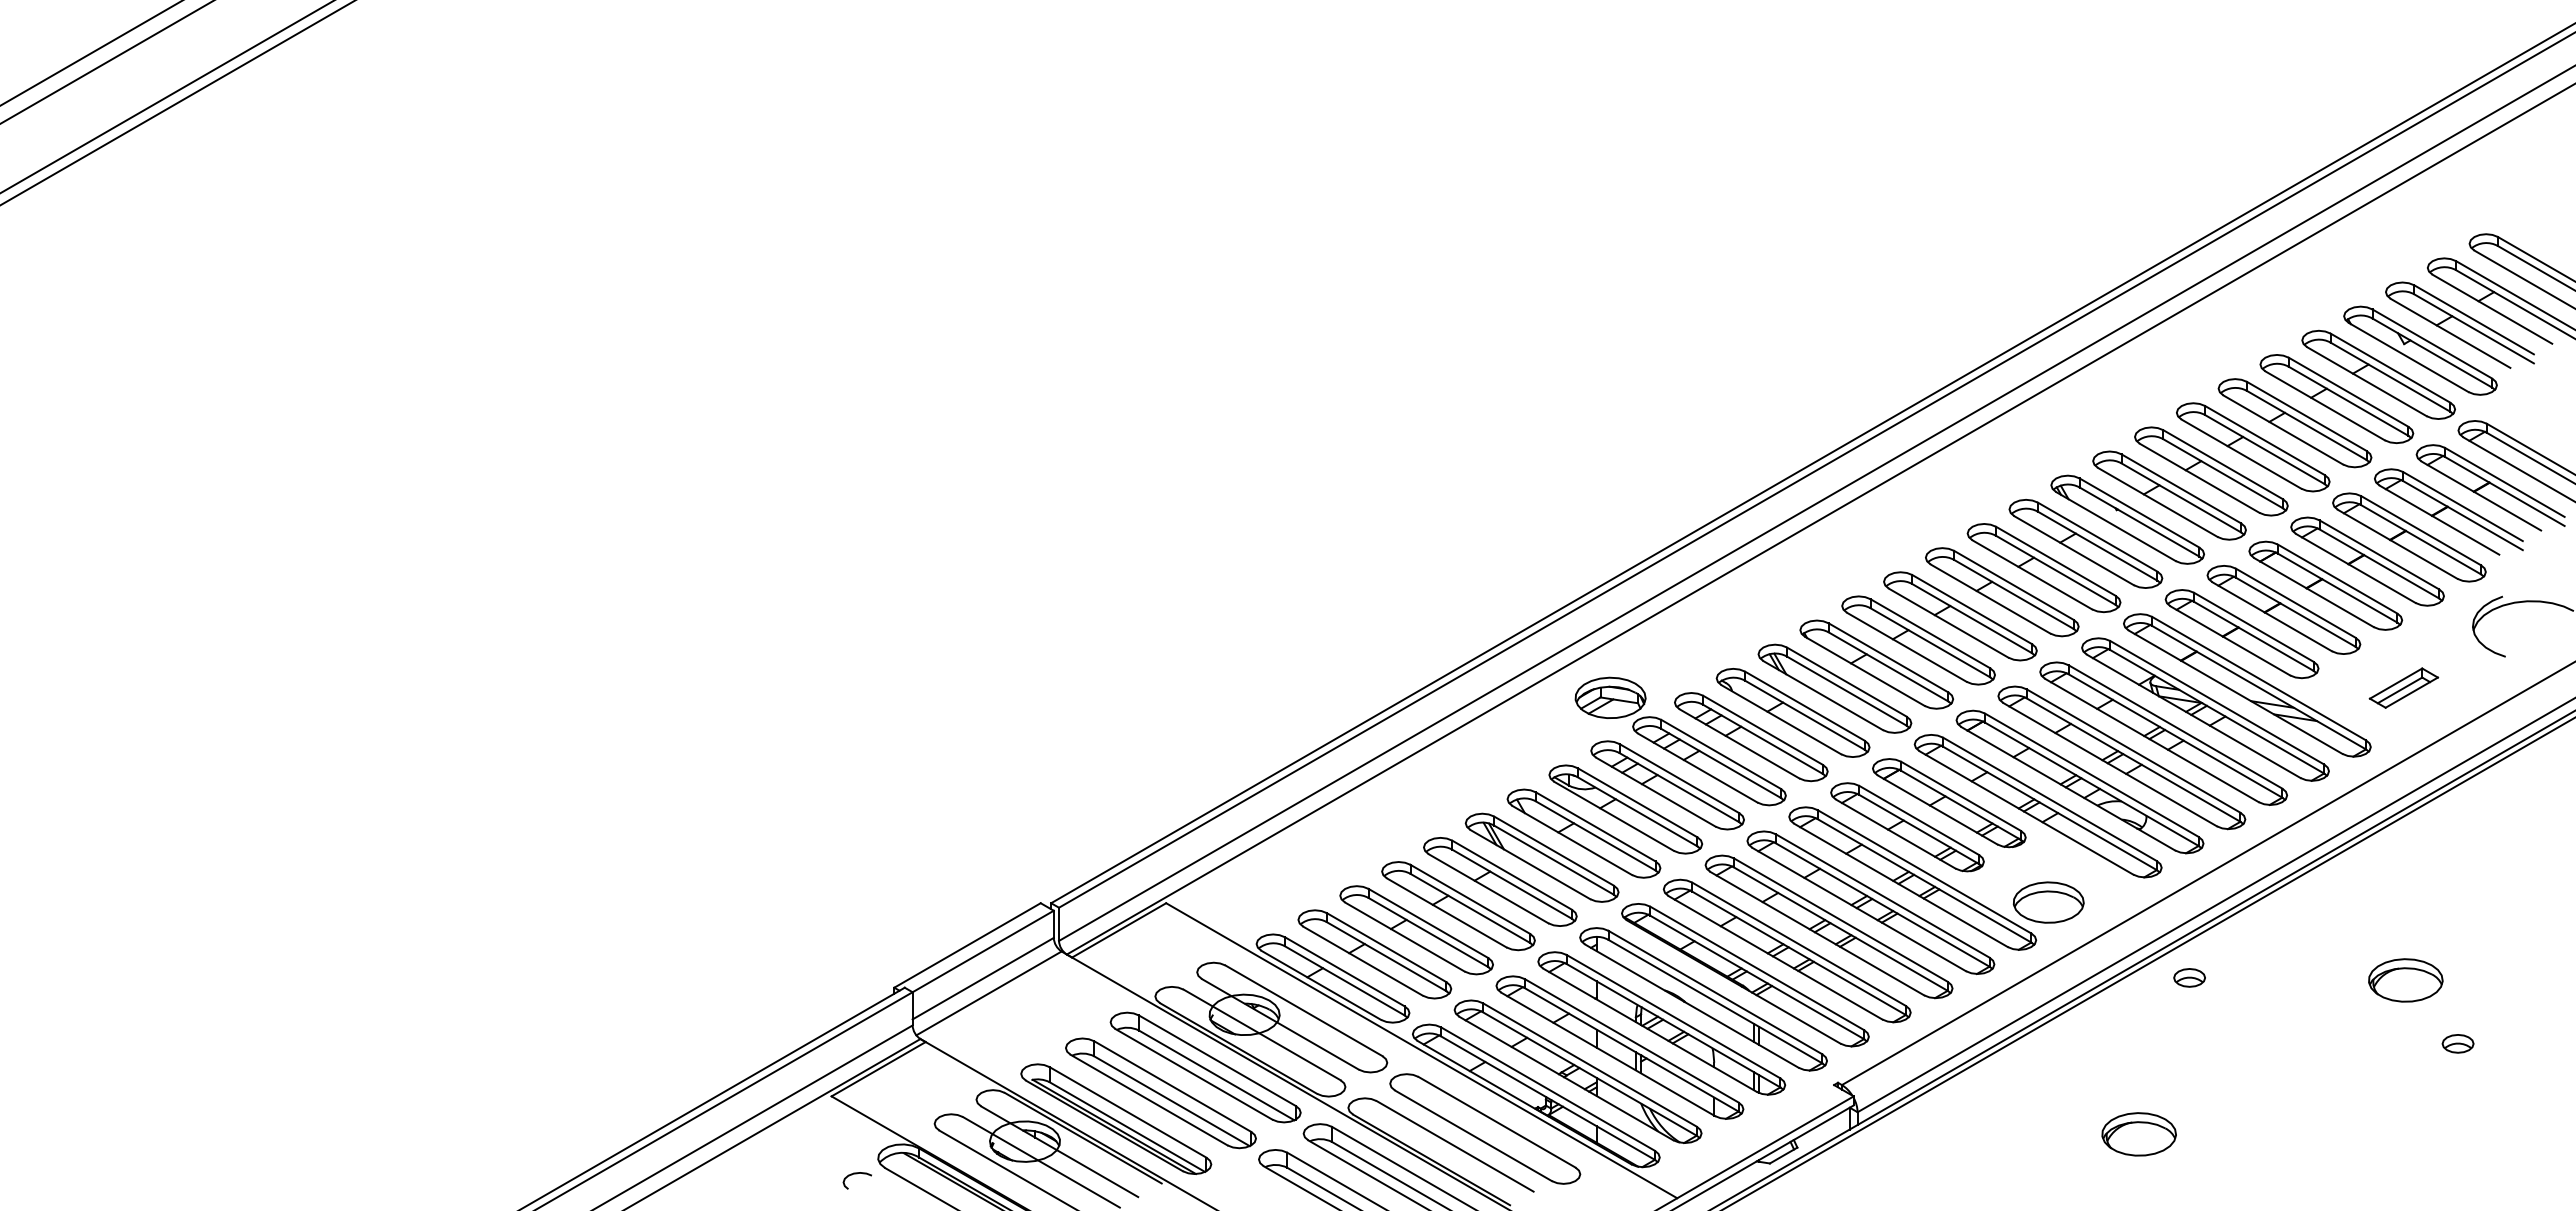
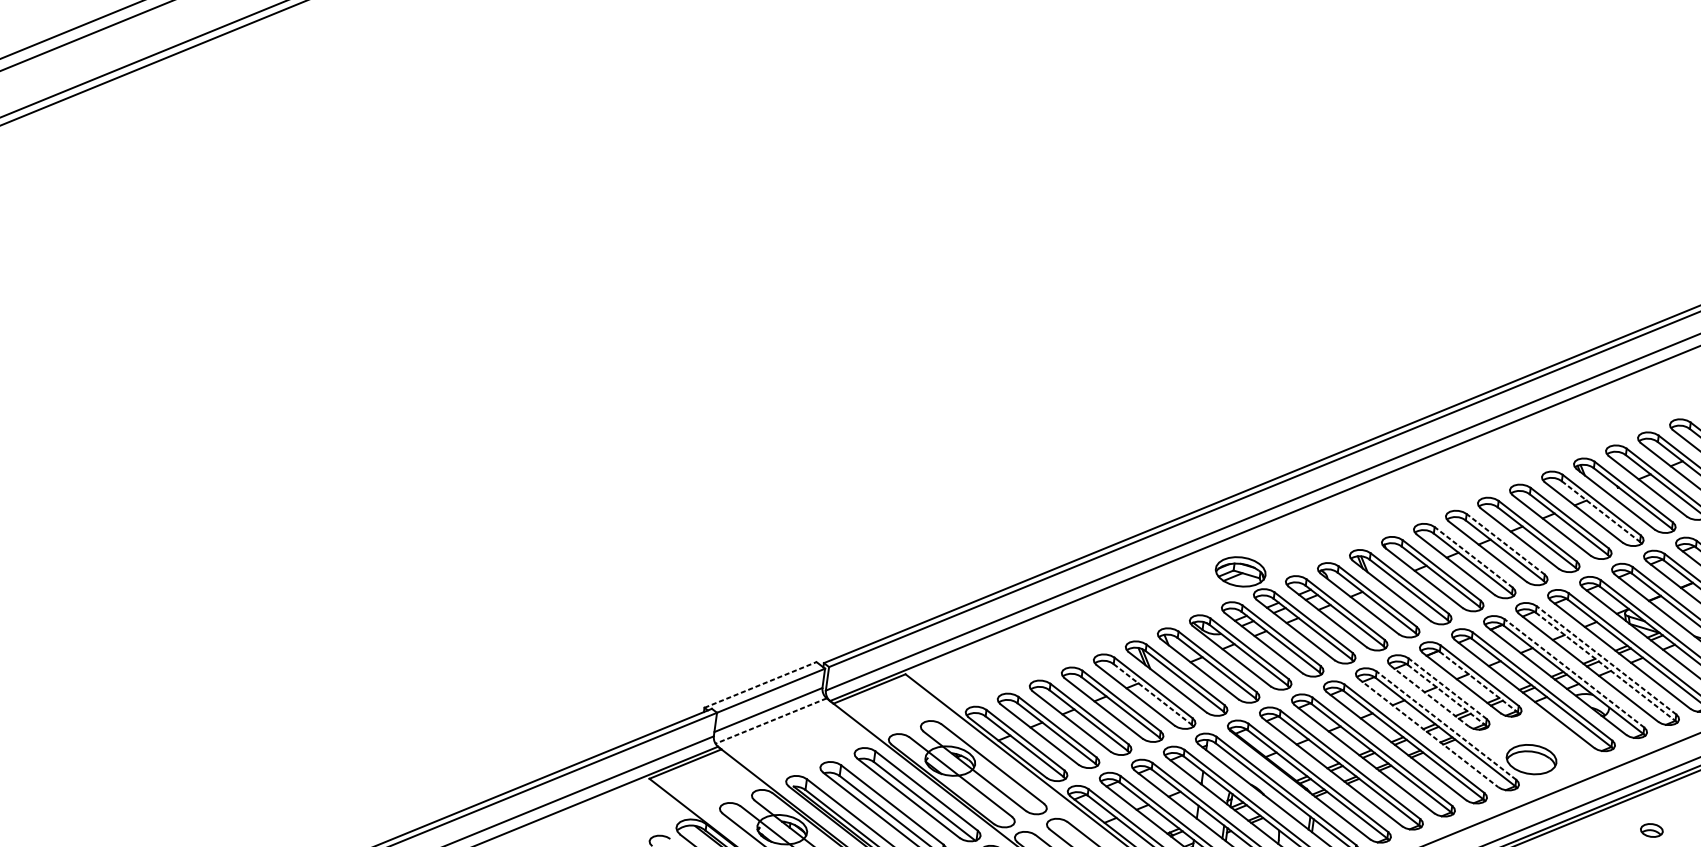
line: (2098, 546) -> (1601, 511), solid -> dashed
line: (1971, 609) -> (1505, 544), solid -> dashed
line: (1929, 633) -> (1473, 557), solid -> dashed
line: (2133, 750) -> (1606, 659), solid -> dashed
line: (2134, 760) -> (1606, 667), solid -> dashed
line: (2091, 774) -> (1574, 672), solid -> dashed
line: (1961, 805) -> (1479, 682), solid -> dashed
line: (1918, 820) -> (1447, 688), solid -> dashed
line: (1919, 829) -> (1447, 695), solid -> dashed
line: (1896, 834) -> (1430, 696), solid -> dashed
line: (1924, 871) -> (1446, 725), solid -> dashed
line: (1512, 884) -> (1152, 694), solid -> dashed
line: (1901, 885) -> (1428, 733), solid -> dashed
line: (967, 945) -> (760, 684), solid -> dashed
part: (2189, 977) -> (1651, 830), moved
line: (989, 993) -> (771, 721), solid -> dashed

